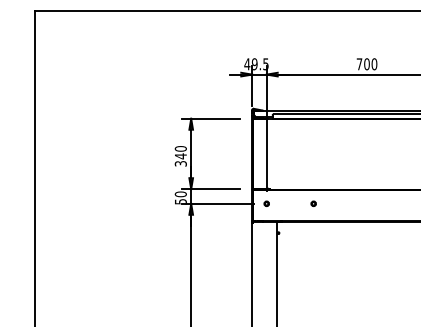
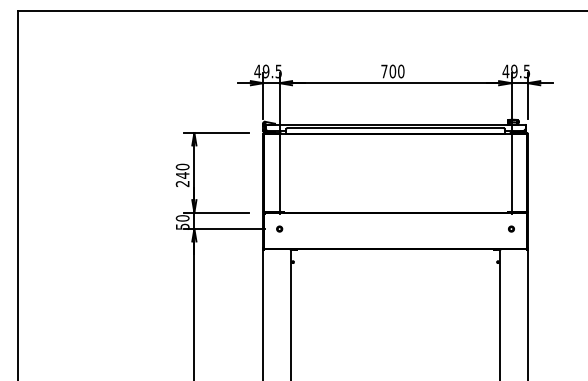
text: (180, 163) -> (182, 183), 340 -> 240
part: (313, 203) -> (332, 228), removed

